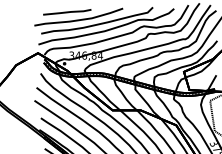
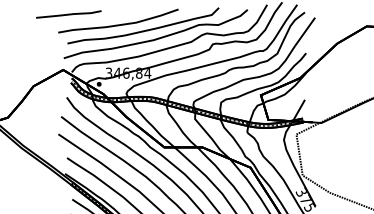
line: (67, 12) -> (68, 14), moved

